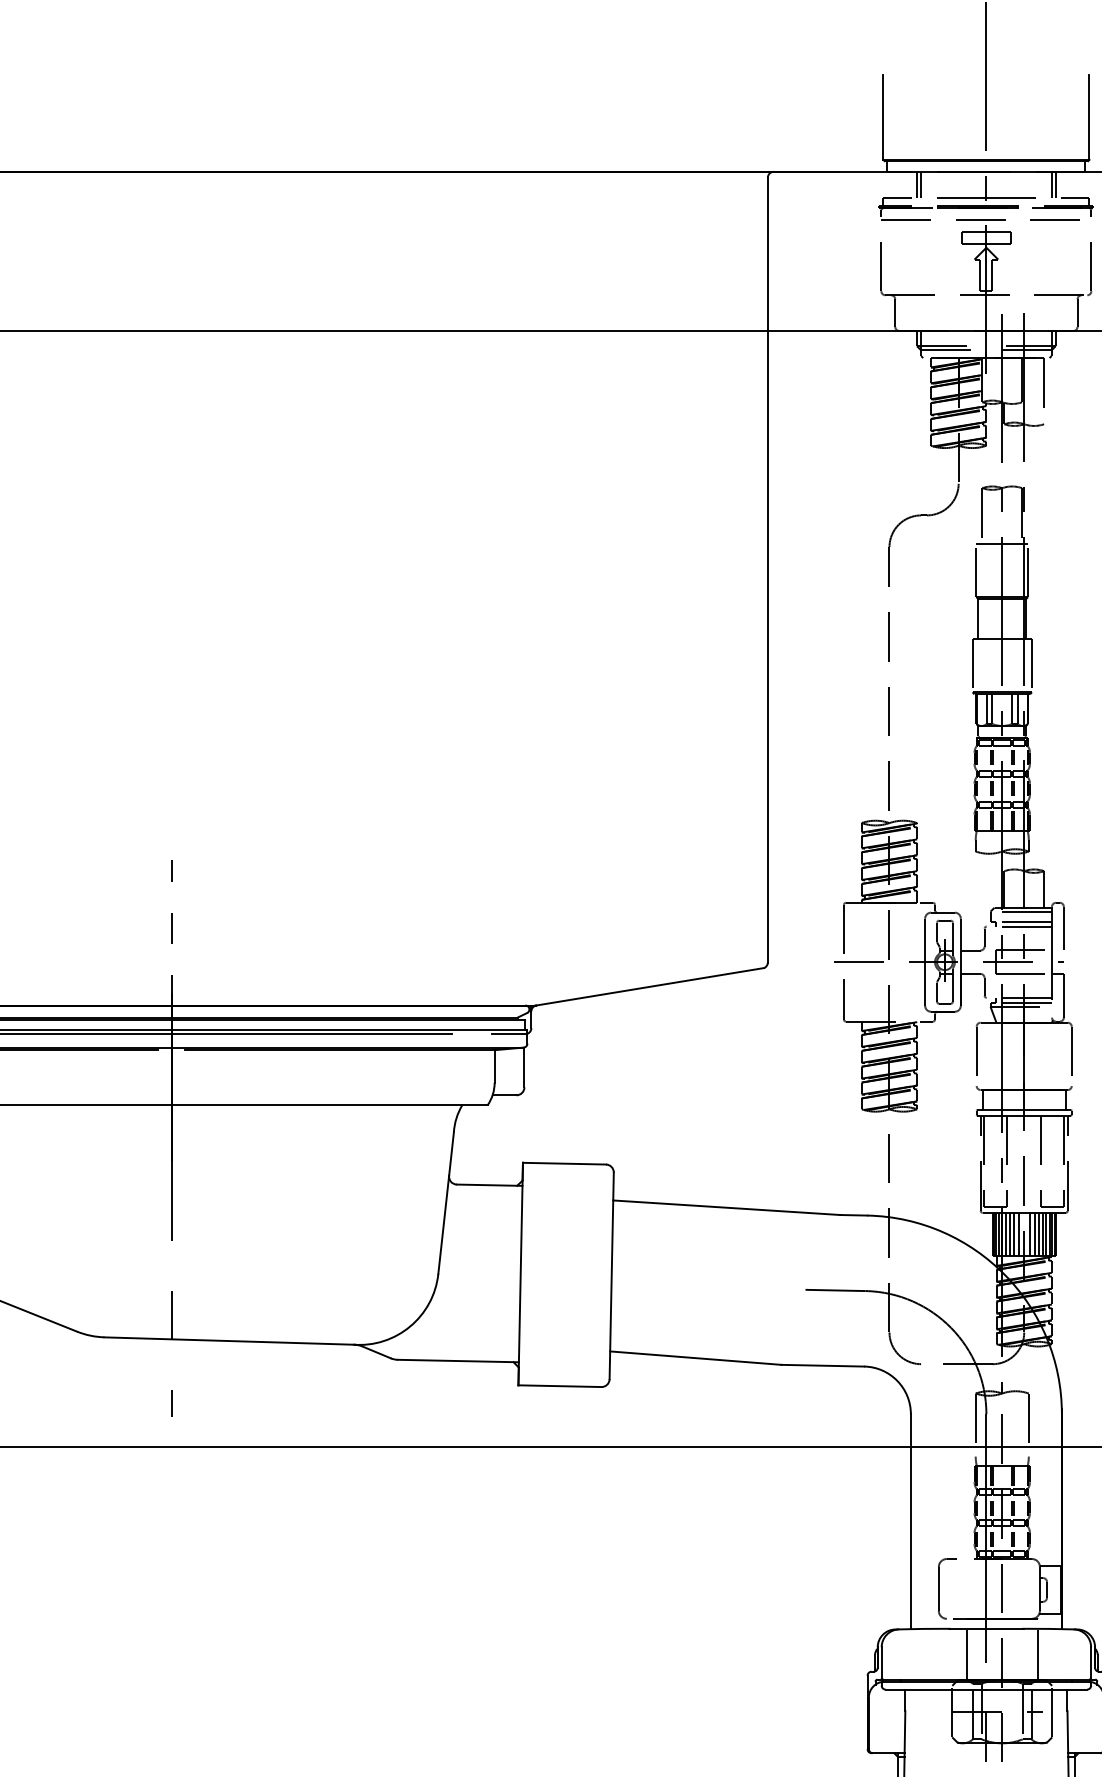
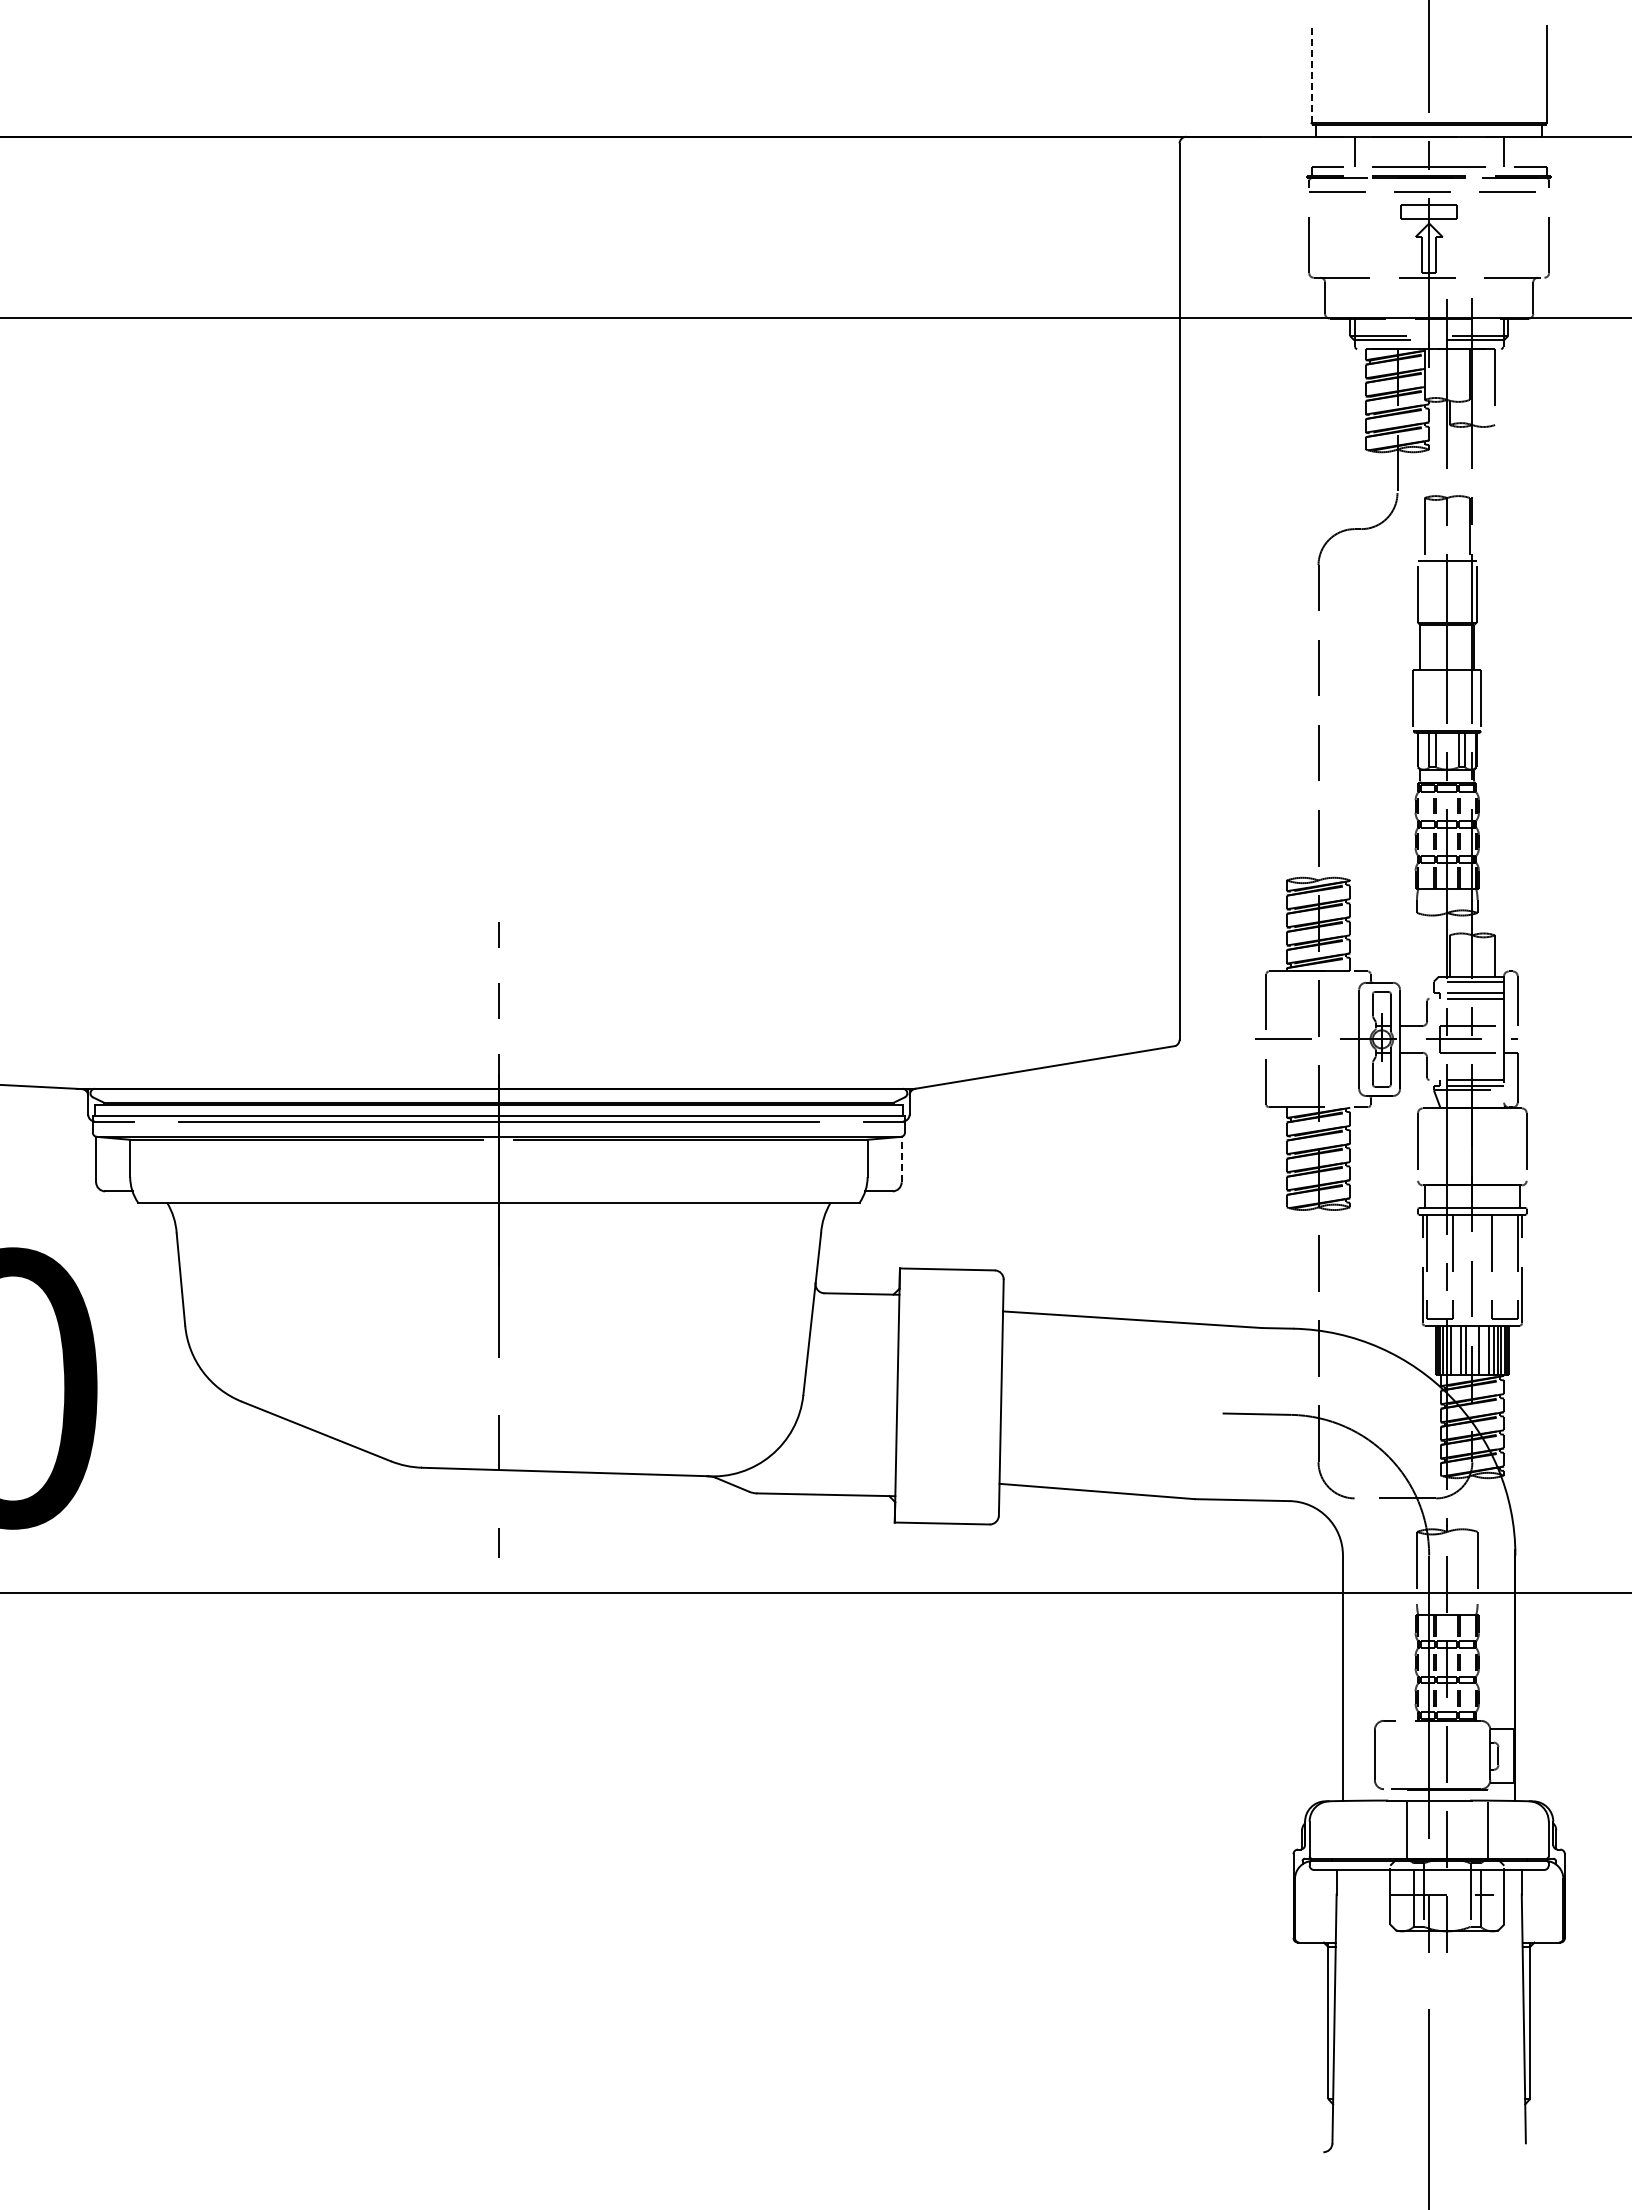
line: (883, 117) -> (1311, 74), solid -> dashed
line: (916, 184) -> (1349, 151), removed
line: (1055, 184) -> (1508, 151), removed
line: (524, 1067) -> (901, 1159), solid -> dashed
line: (1009, 1234) -> (1455, 1350), removed
line: (1034, 1234) -> (1484, 1350), removed

